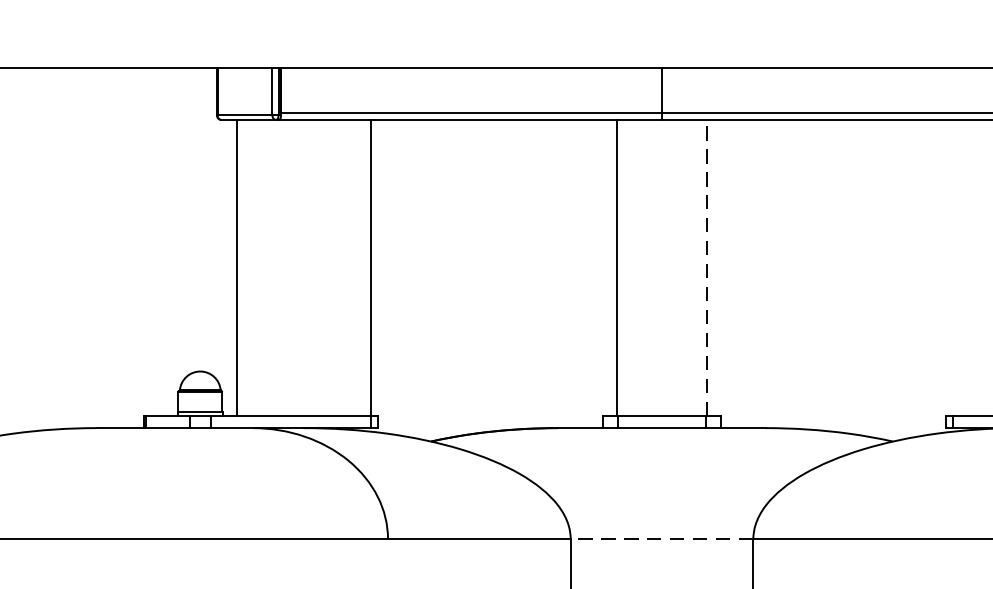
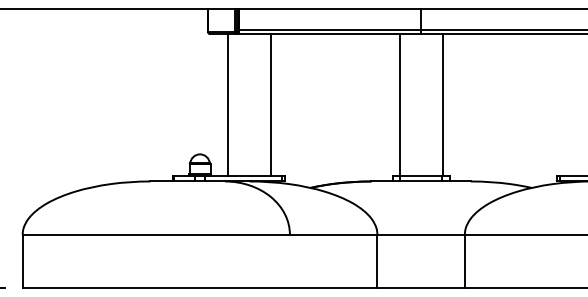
line: (236, 267) -> (227, 104), moved
line: (370, 267) -> (270, 104), moved
line: (706, 267) -> (442, 104), dashed -> solid
line: (662, 538) -> (421, 234), dashed -> solid

